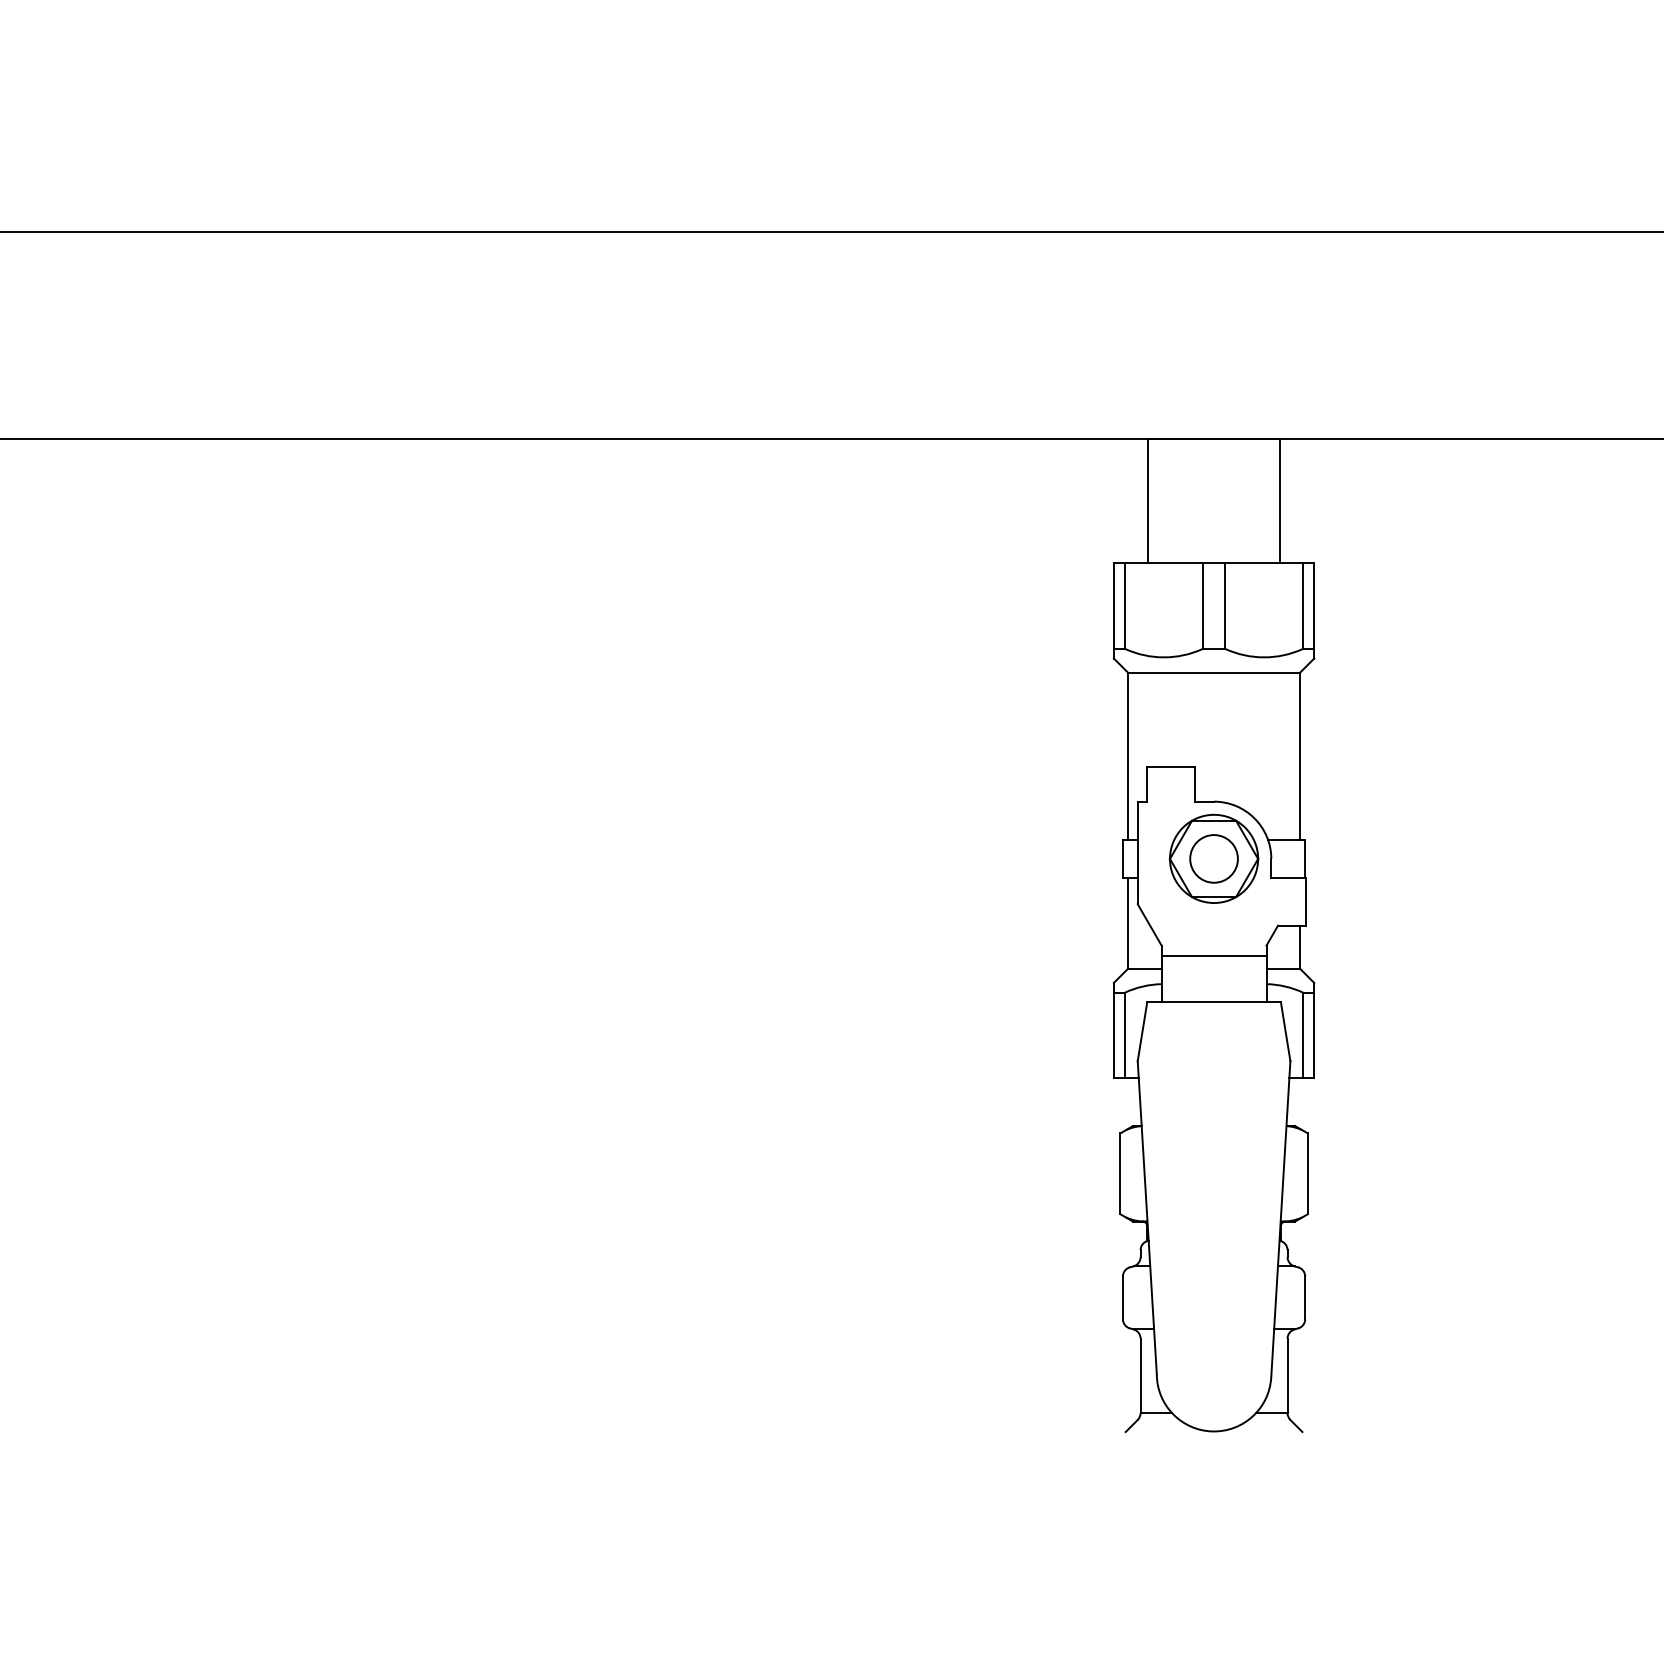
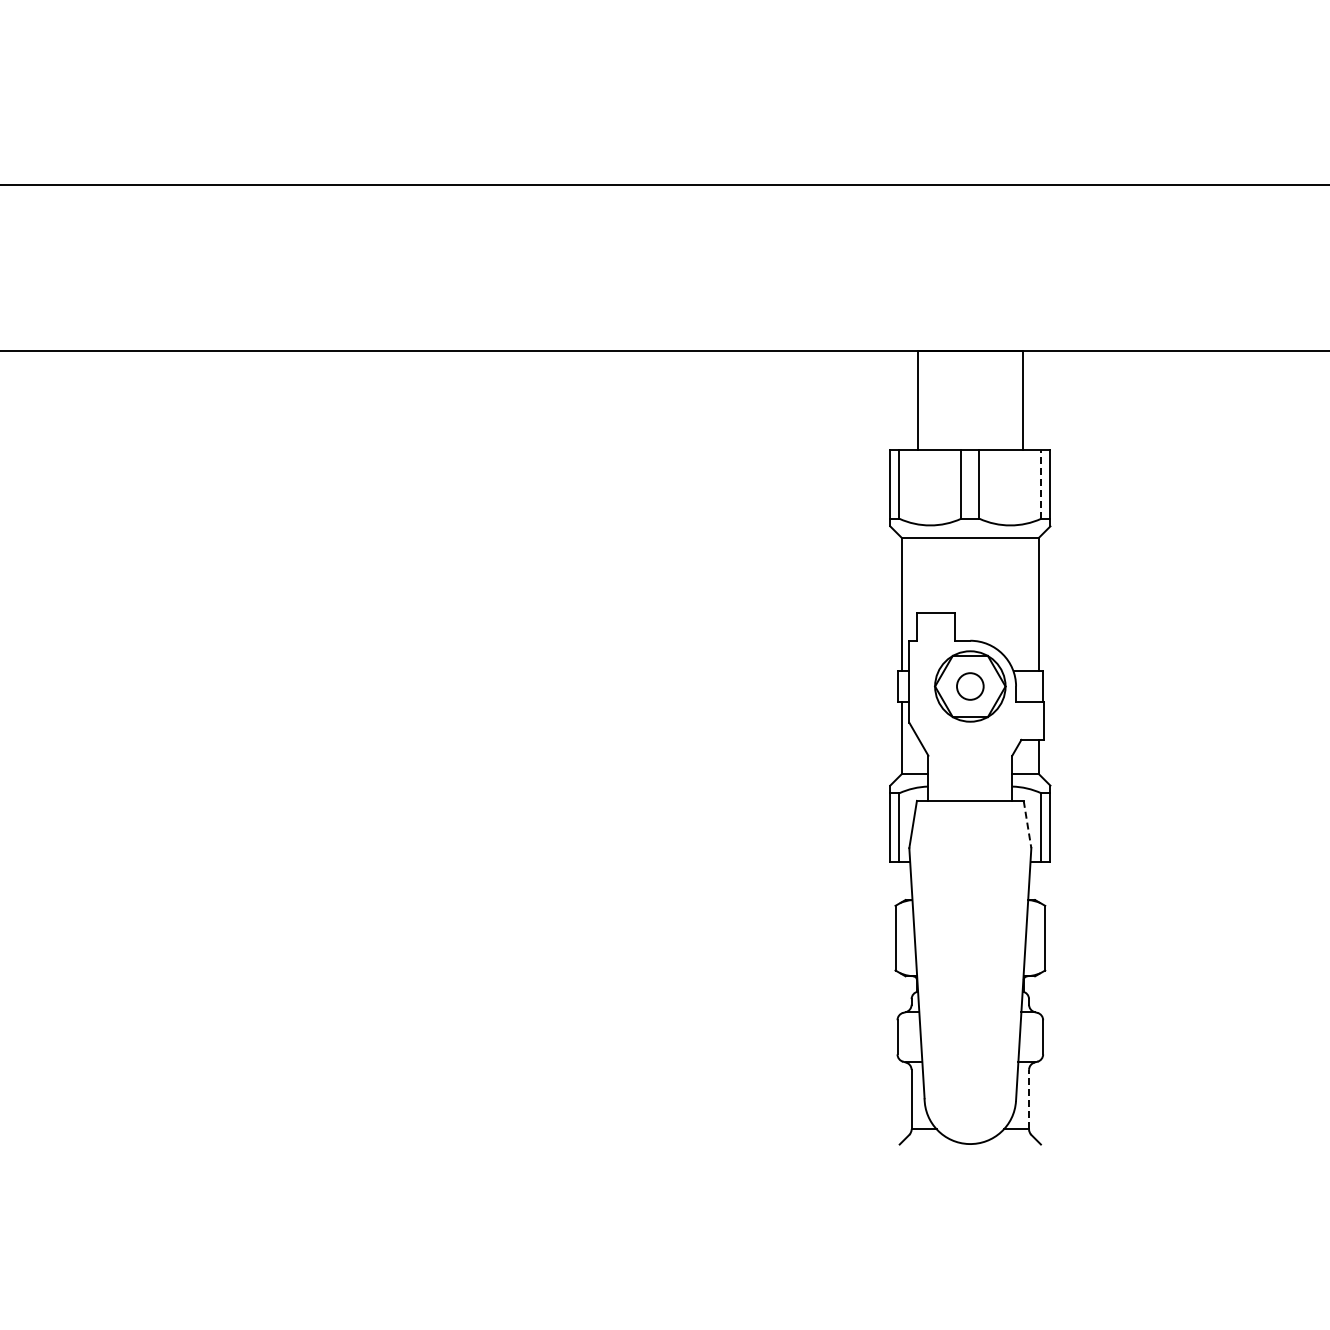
line: (1303, 604) -> (1041, 483), solid -> dashed
circle: (1214, 858) -> (970, 686), size x0.7
line: (1214, 956) -> (970, 764), removed
line: (1285, 1031) -> (1027, 824), solid -> dashed
line: (1288, 1375) -> (1029, 1099), solid -> dashed

